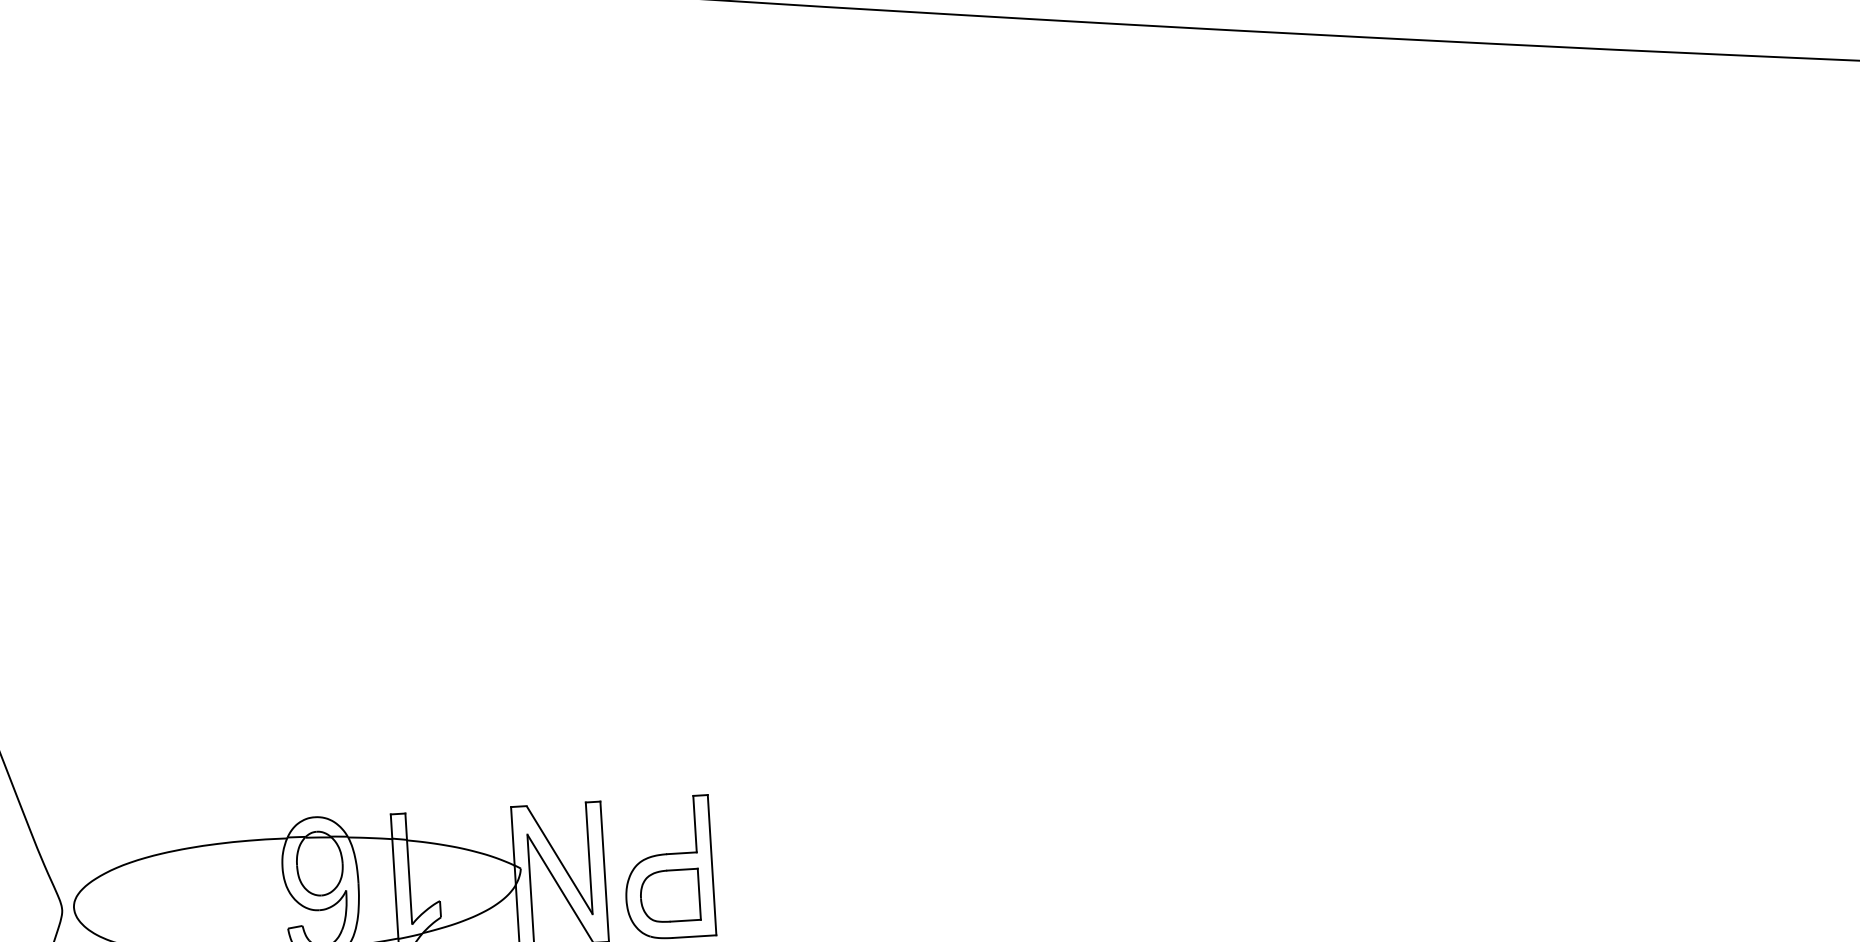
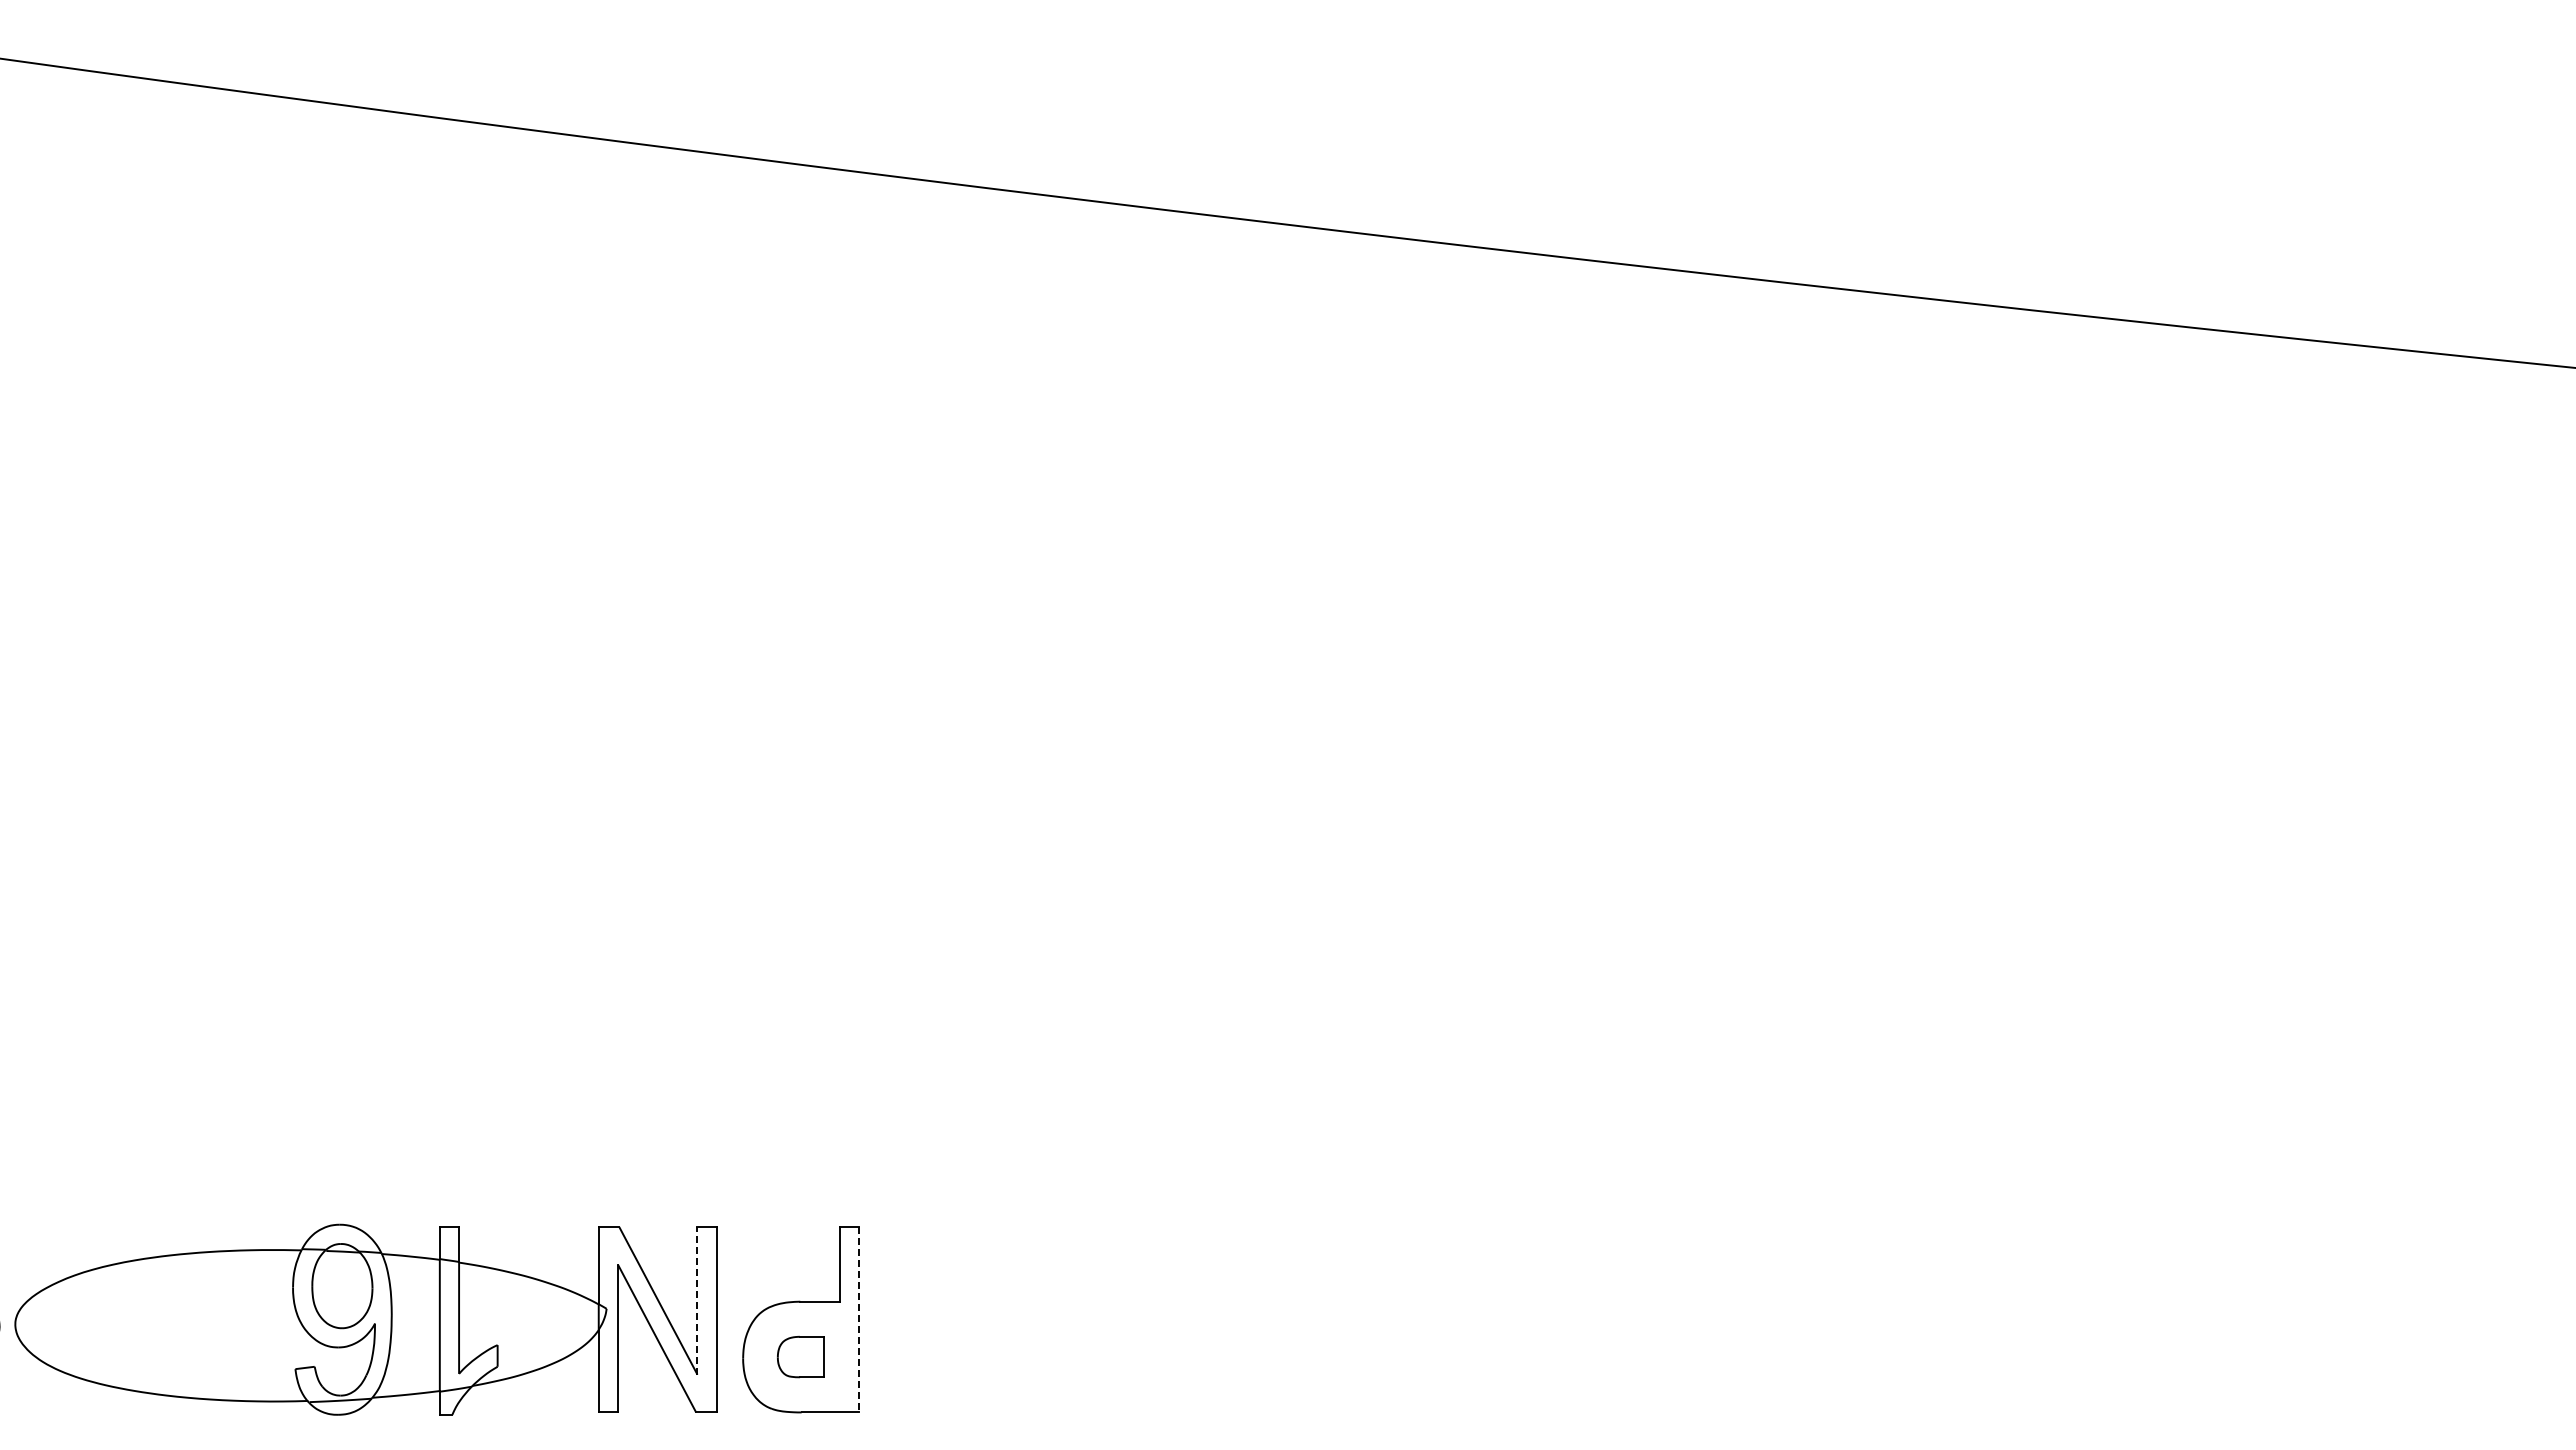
line: (589, 858) -> (697, 1300), solid -> dashed
line: (711, 864) -> (858, 1319), solid -> dashed
part: (669, 895) -> (800, 1356), size x0.6

